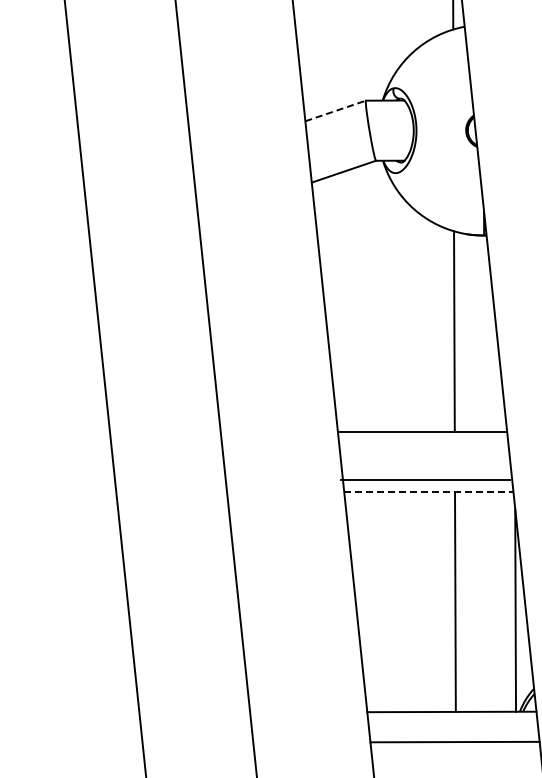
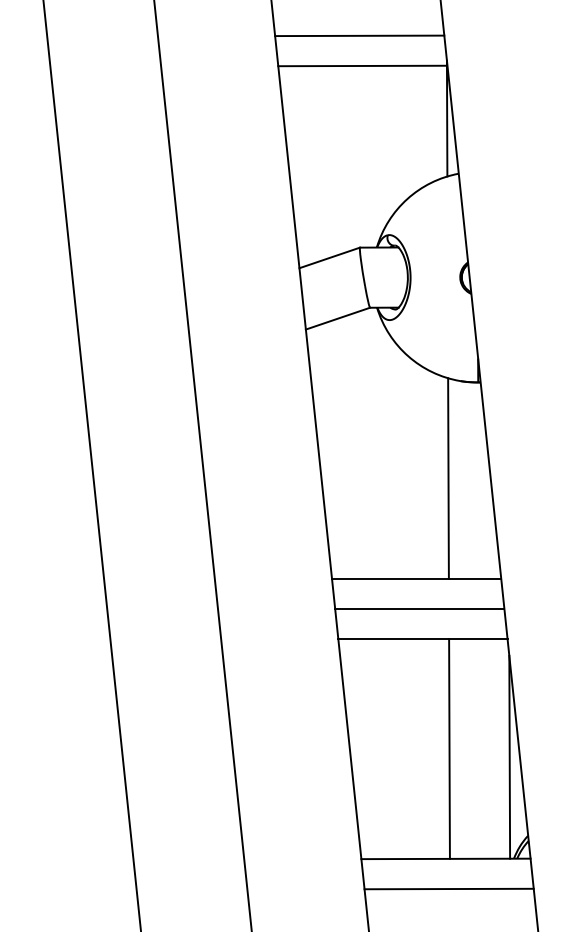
line: (335, 110) -> (329, 257), dashed -> solid
line: (425, 480) -> (419, 609), moved
line: (428, 492) -> (422, 639), dashed -> solid

